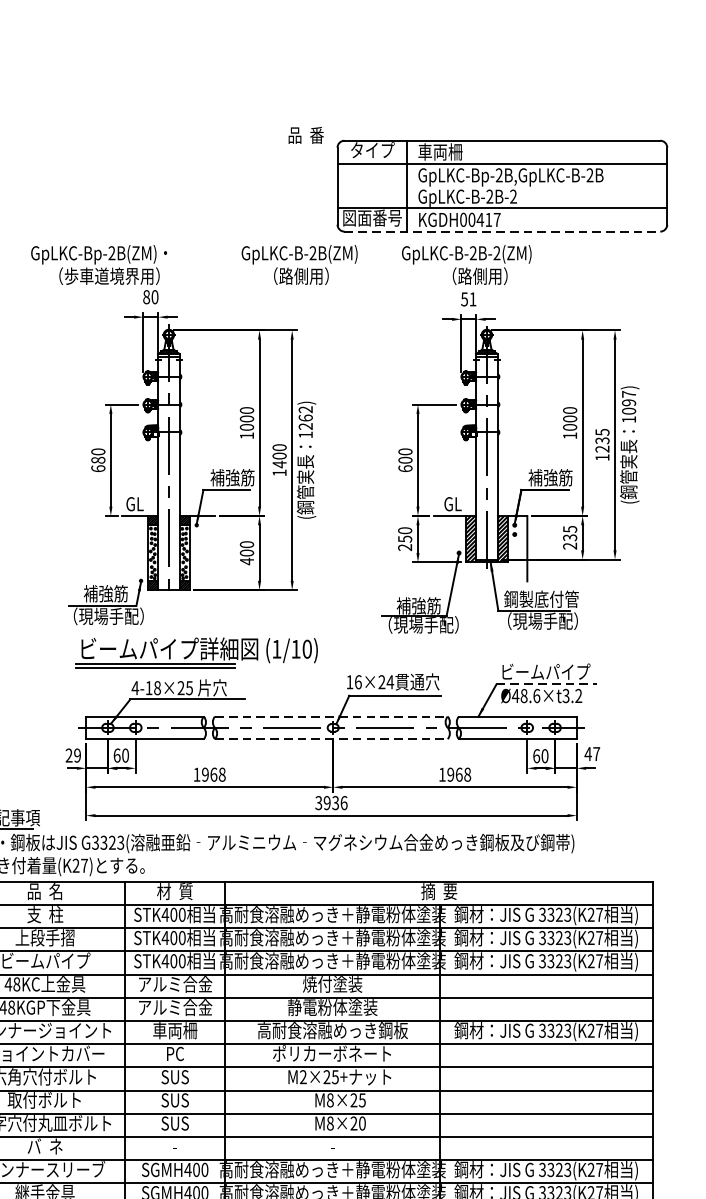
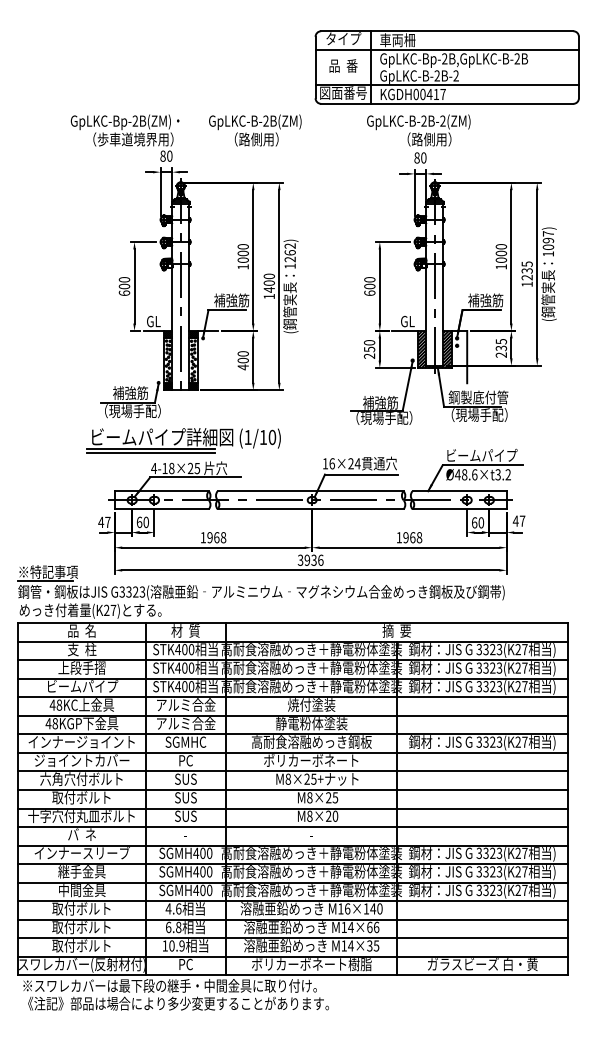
text: (306, 134) -> (343, 65), moved
line: (502, 231) -> (447, 103), dashed -> solid
text: (299, 264) -> (255, 130), moved
text: (468, 298) -> (420, 157), 51 -> 80
text: (98, 460) -> (124, 286), 680 -> 600
part: (195, 653) -> (183, 440), moved
line: (547, 684) -> (483, 465), dashed -> solid
line: (331, 716) -> (310, 491), dashed -> solid
line: (331, 739) -> (310, 509), dashed -> solid
text: (73, 755) -> (104, 522), 29 -> 47
text: (174, 1029) -> (185, 741), 車両柵 -> SGMHC
text: (303, 1076) -> (288, 778), M2×25+ -> M8×25+

